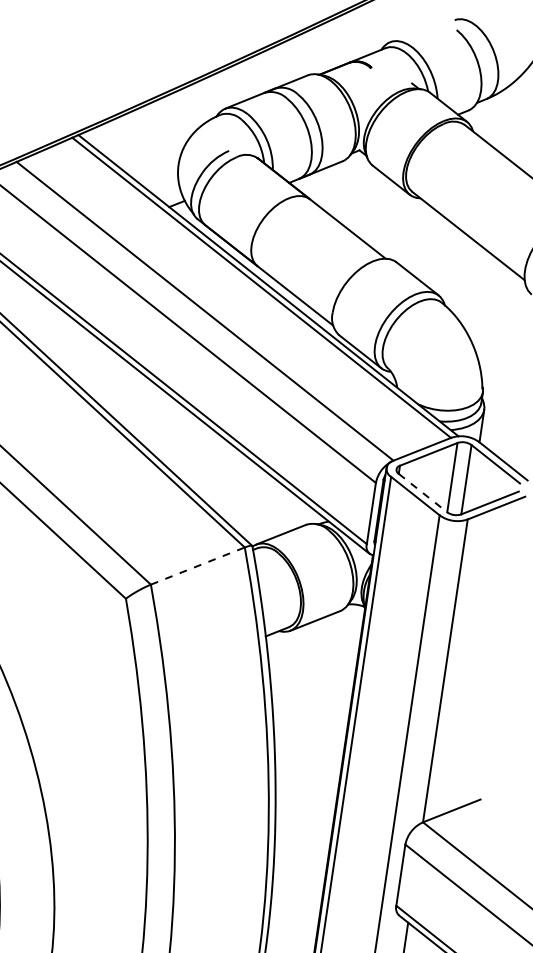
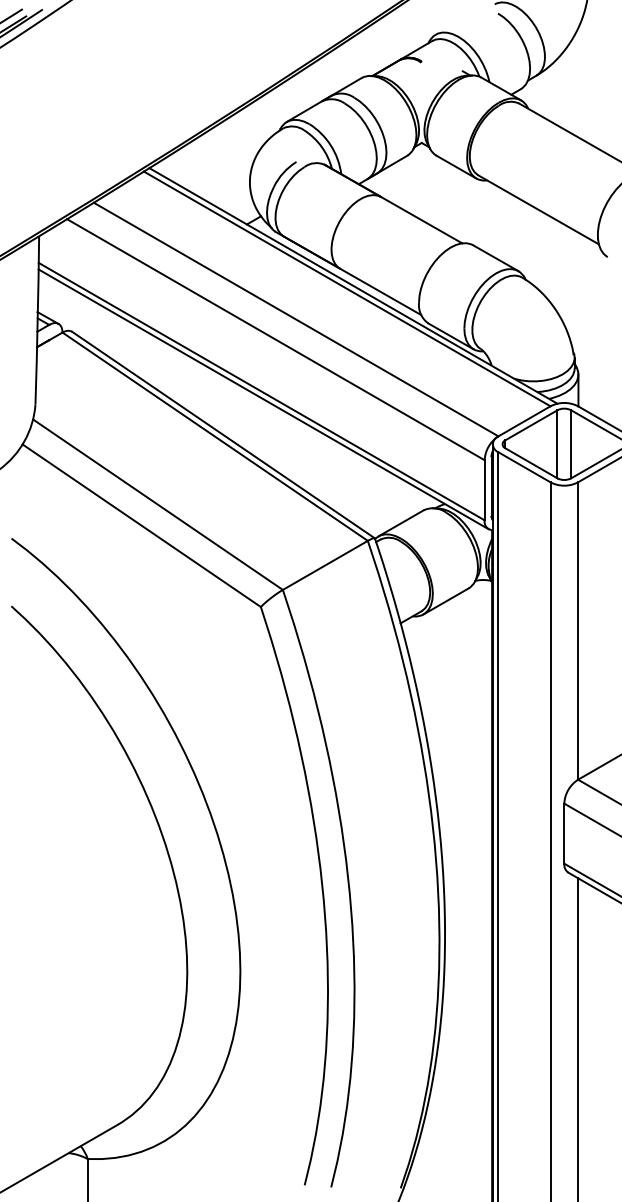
line: (423, 493) -> (531, 463), dashed -> solid
line: (197, 566) -> (325, 565), dashed -> solid

